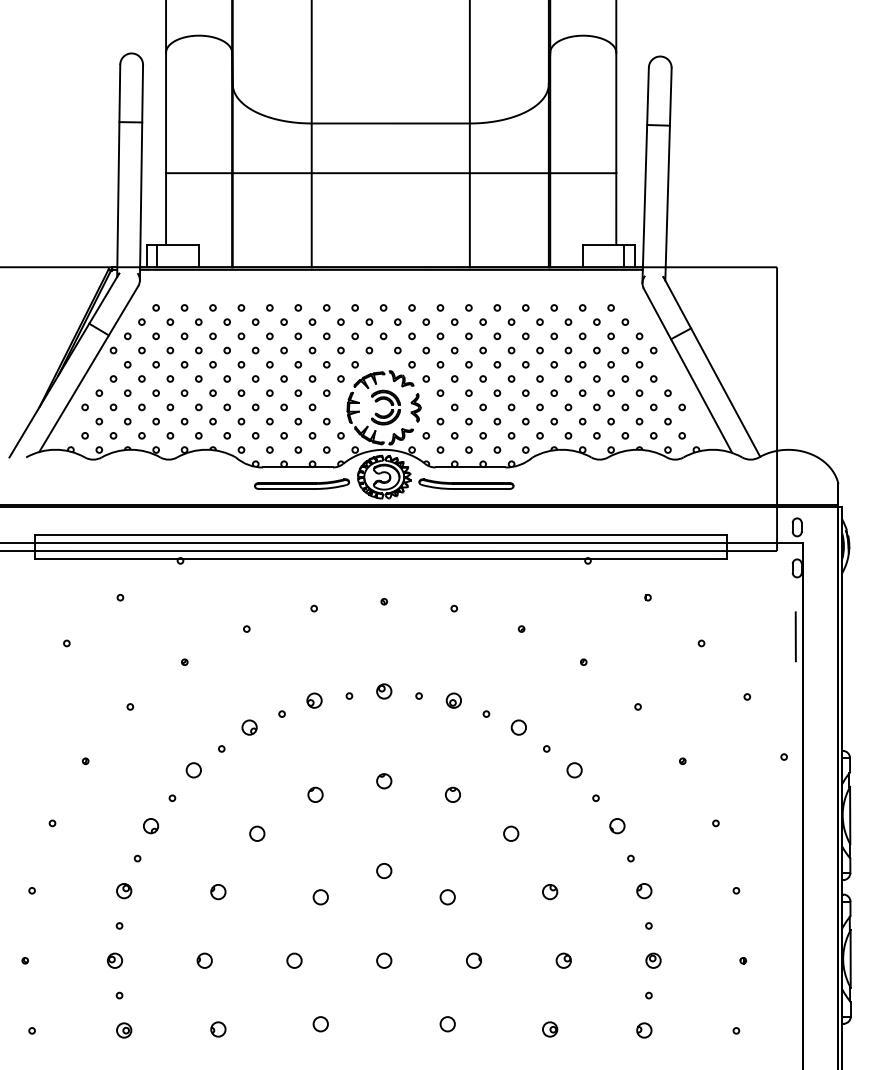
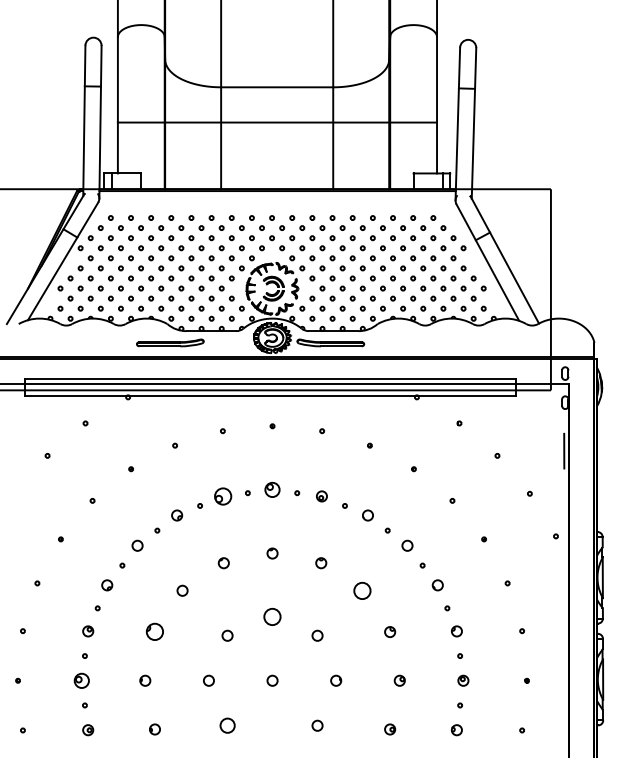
part: (301, 483) -> (169, 342), moved
part: (384, 691) -> (272, 489), size x1.4
part: (314, 700) -> (223, 496), size x1.6
circle: (511, 833) -> (362, 590), size x1.6
circle: (384, 871) -> (272, 617), size x1.6
circle: (218, 892) -> (155, 632), size x1.6
part: (114, 960) -> (81, 680), size x1.4
circle: (320, 1024) -> (227, 725), size x1.4

